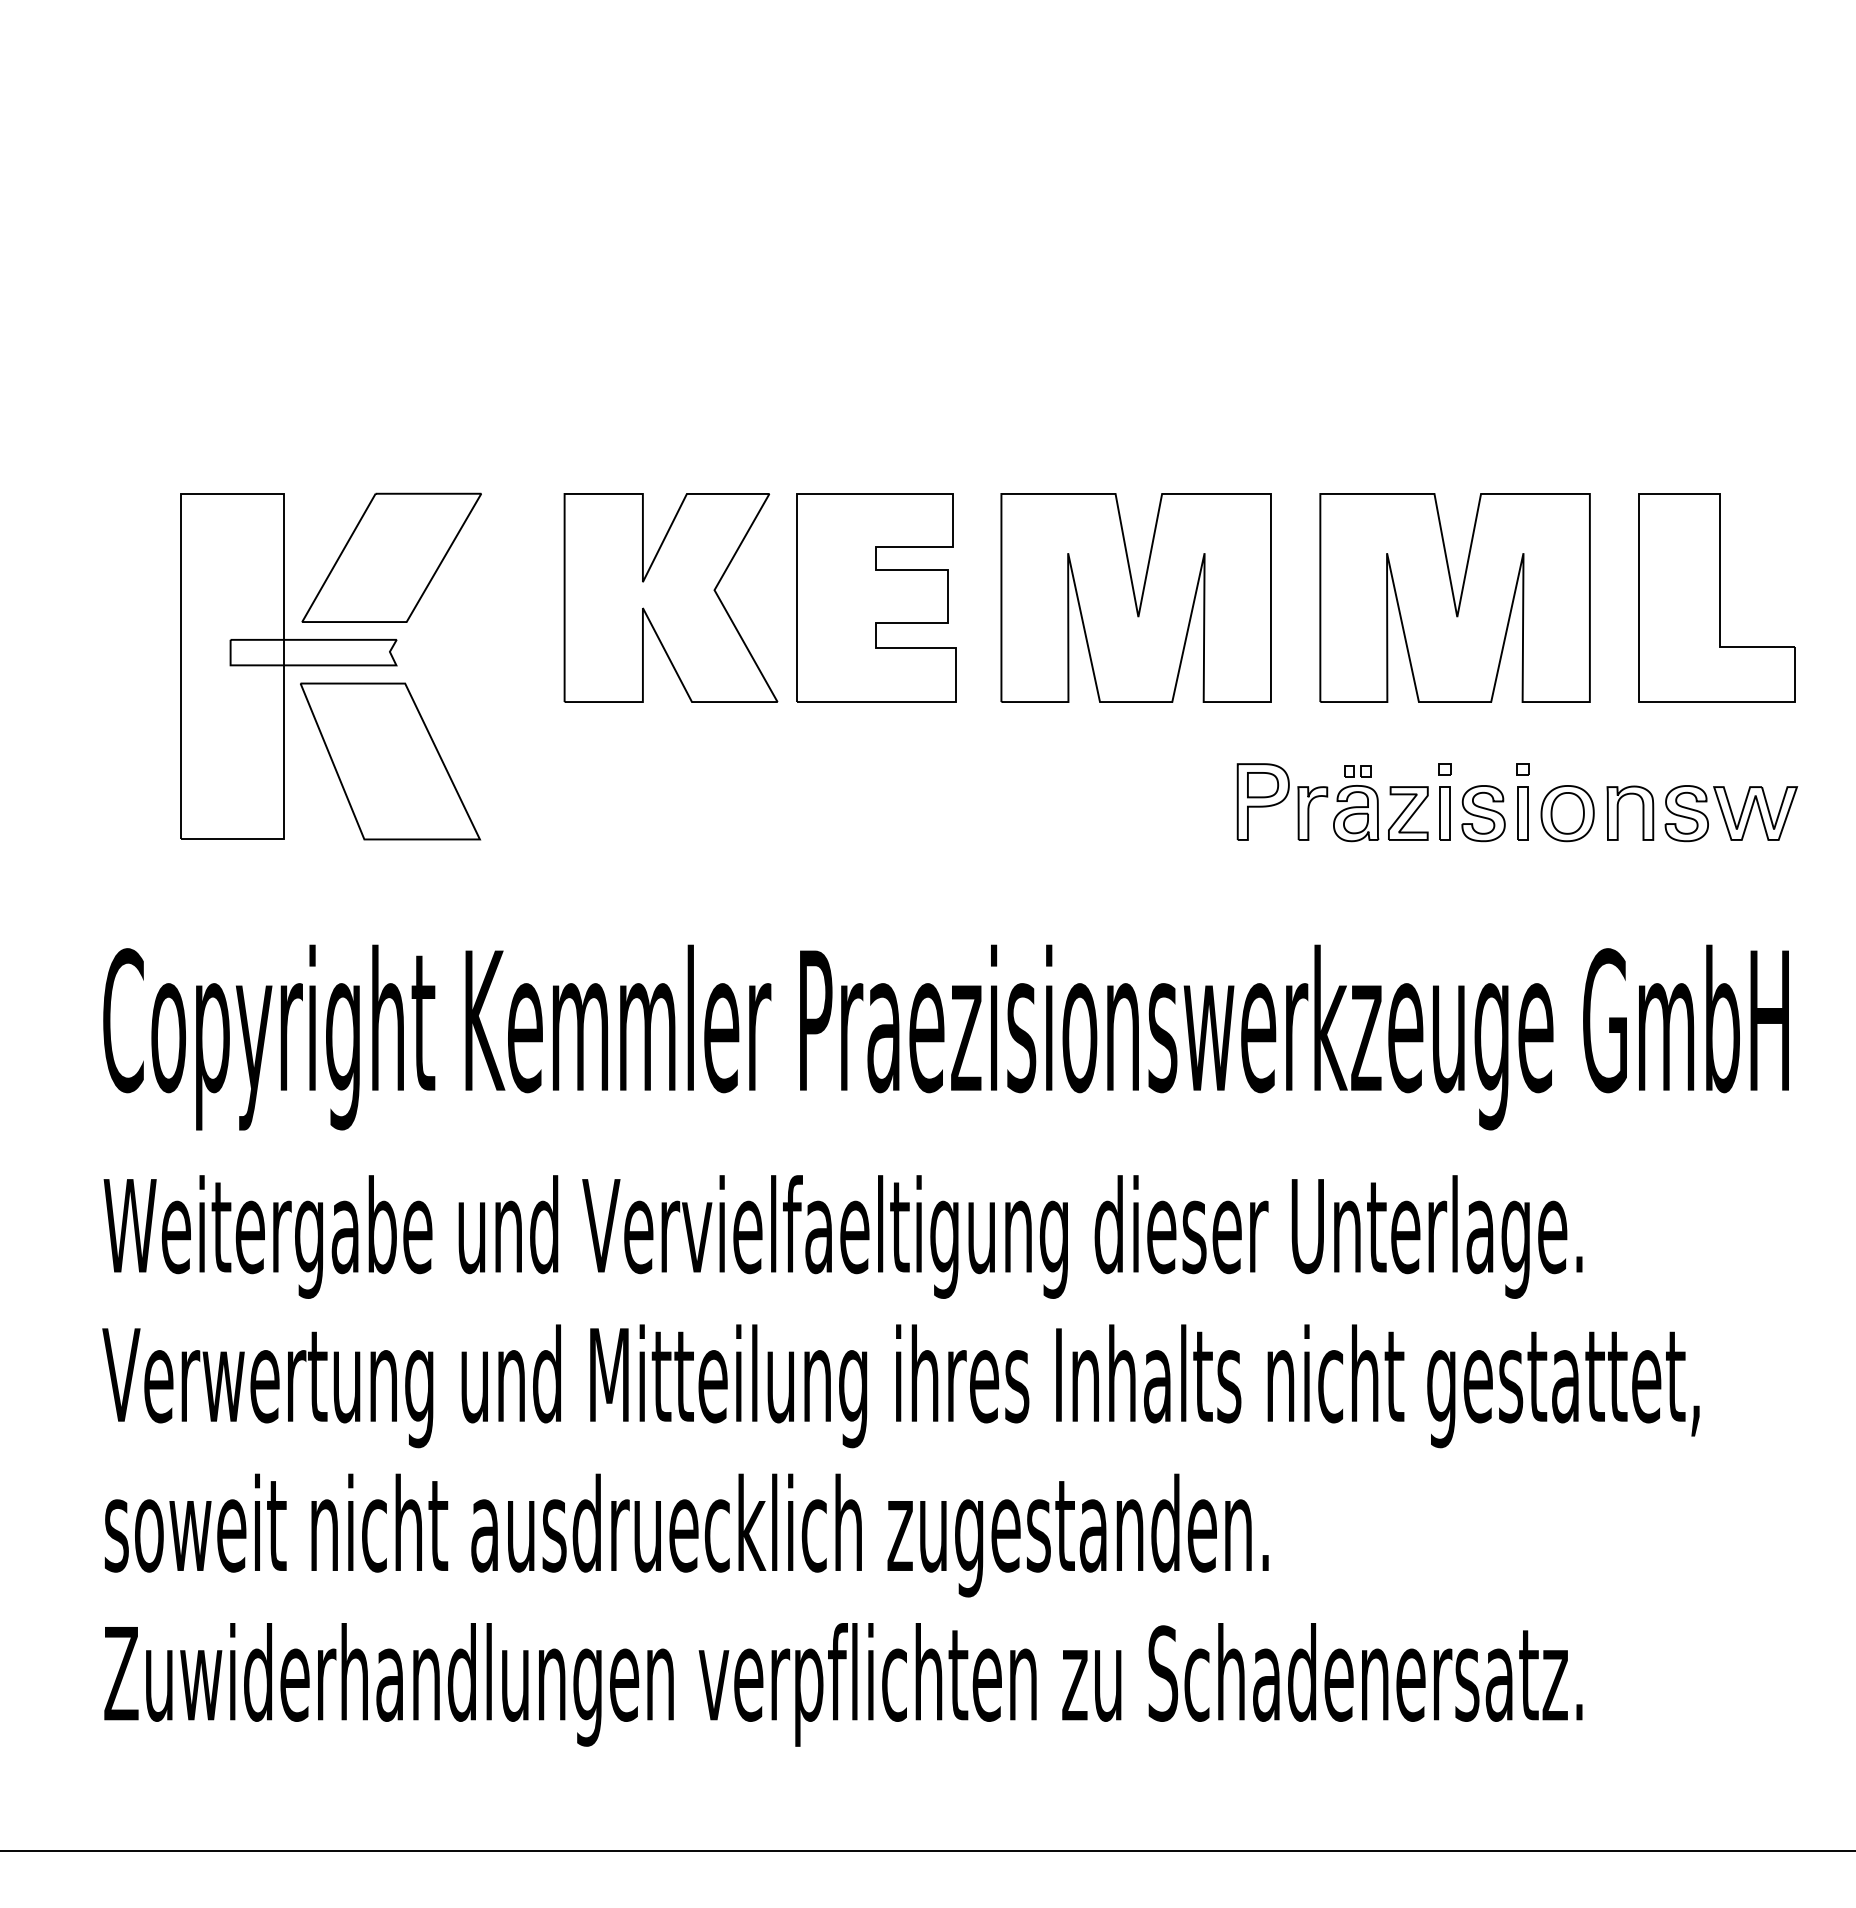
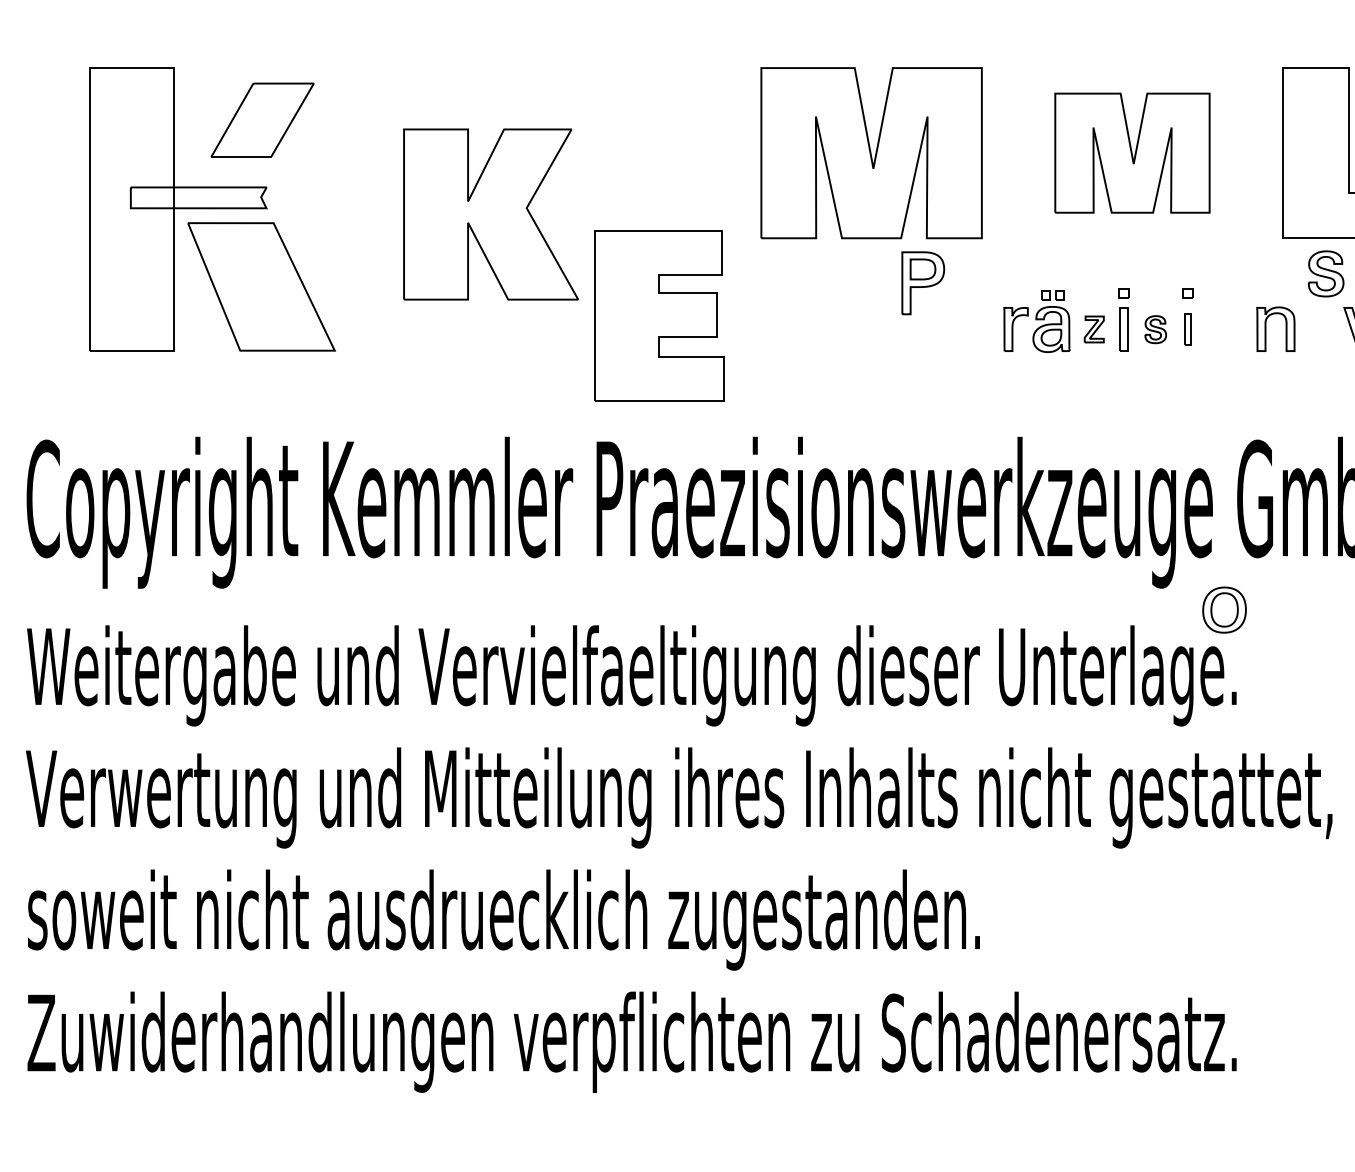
part: (391, 557) -> (262, 120), size x0.7
part: (670, 597) -> (490, 214), moved
part: (876, 597) -> (659, 315), moved
part: (1454, 597) -> (1131, 152), size x0.7
part: (1262, 801) -> (922, 282), moved
part: (1408, 813) -> (1094, 329), size x0.6
part: (1483, 813) -> (1155, 329), size x0.6
part: (1522, 813) -> (1187, 329), size x0.7
part: (1567, 813) -> (1224, 610), moved
part: (1686, 813) -> (1325, 273), moved

